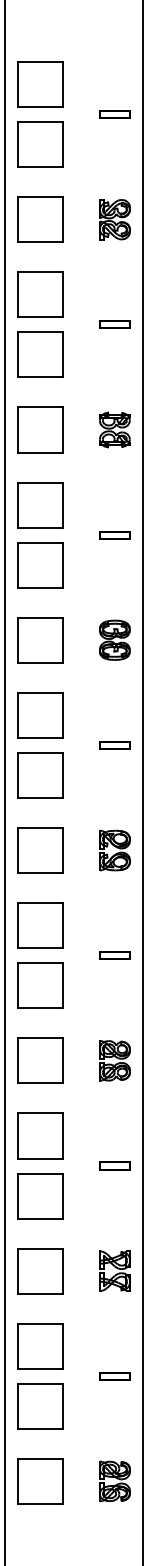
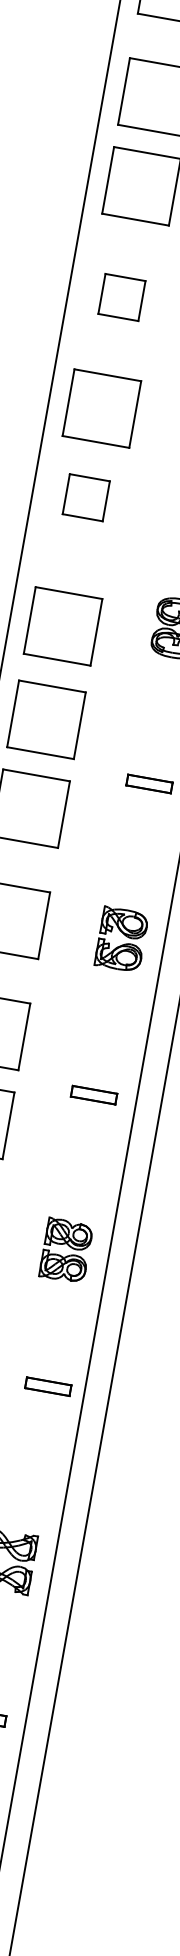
part: (40, 429) -> (122, 296), size x0.6
part: (40, 565) -> (86, 498), size x0.6
part: (40, 640) -> (63, 626), moved
part: (114, 1165) -> (47, 1385), moved

